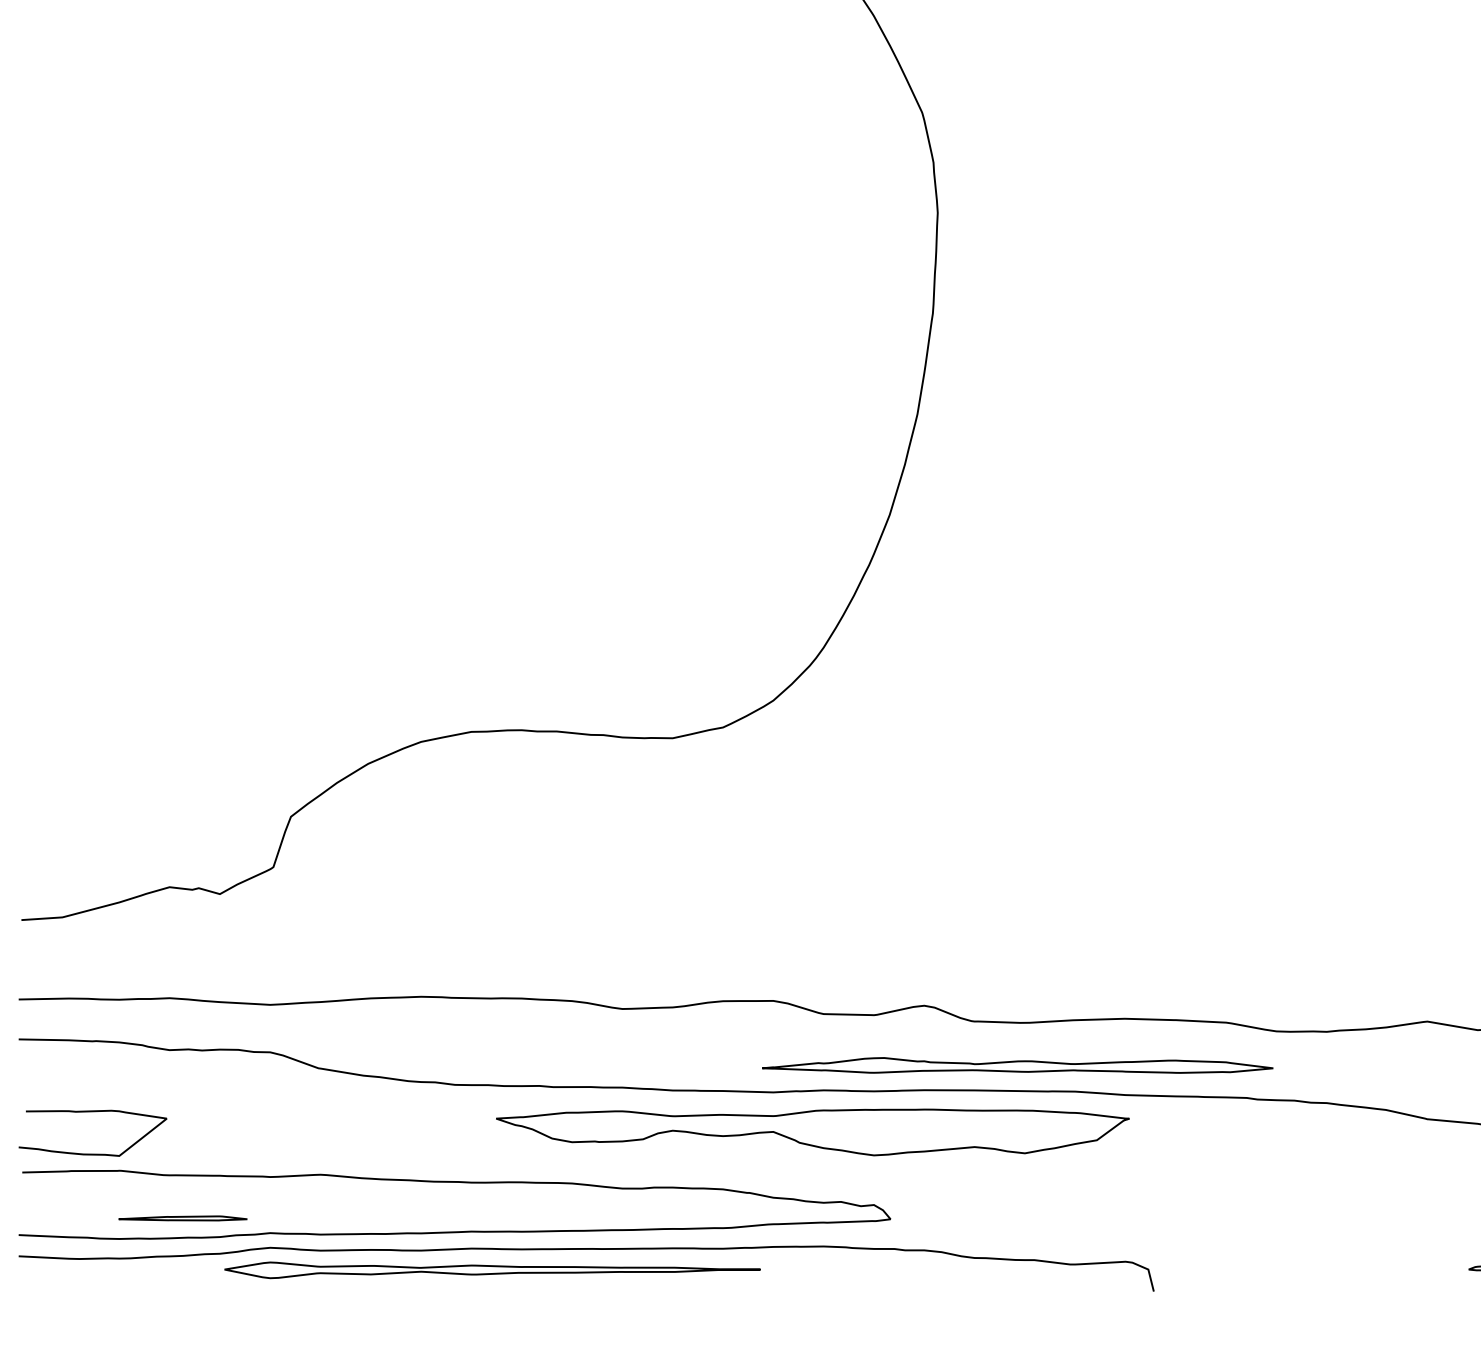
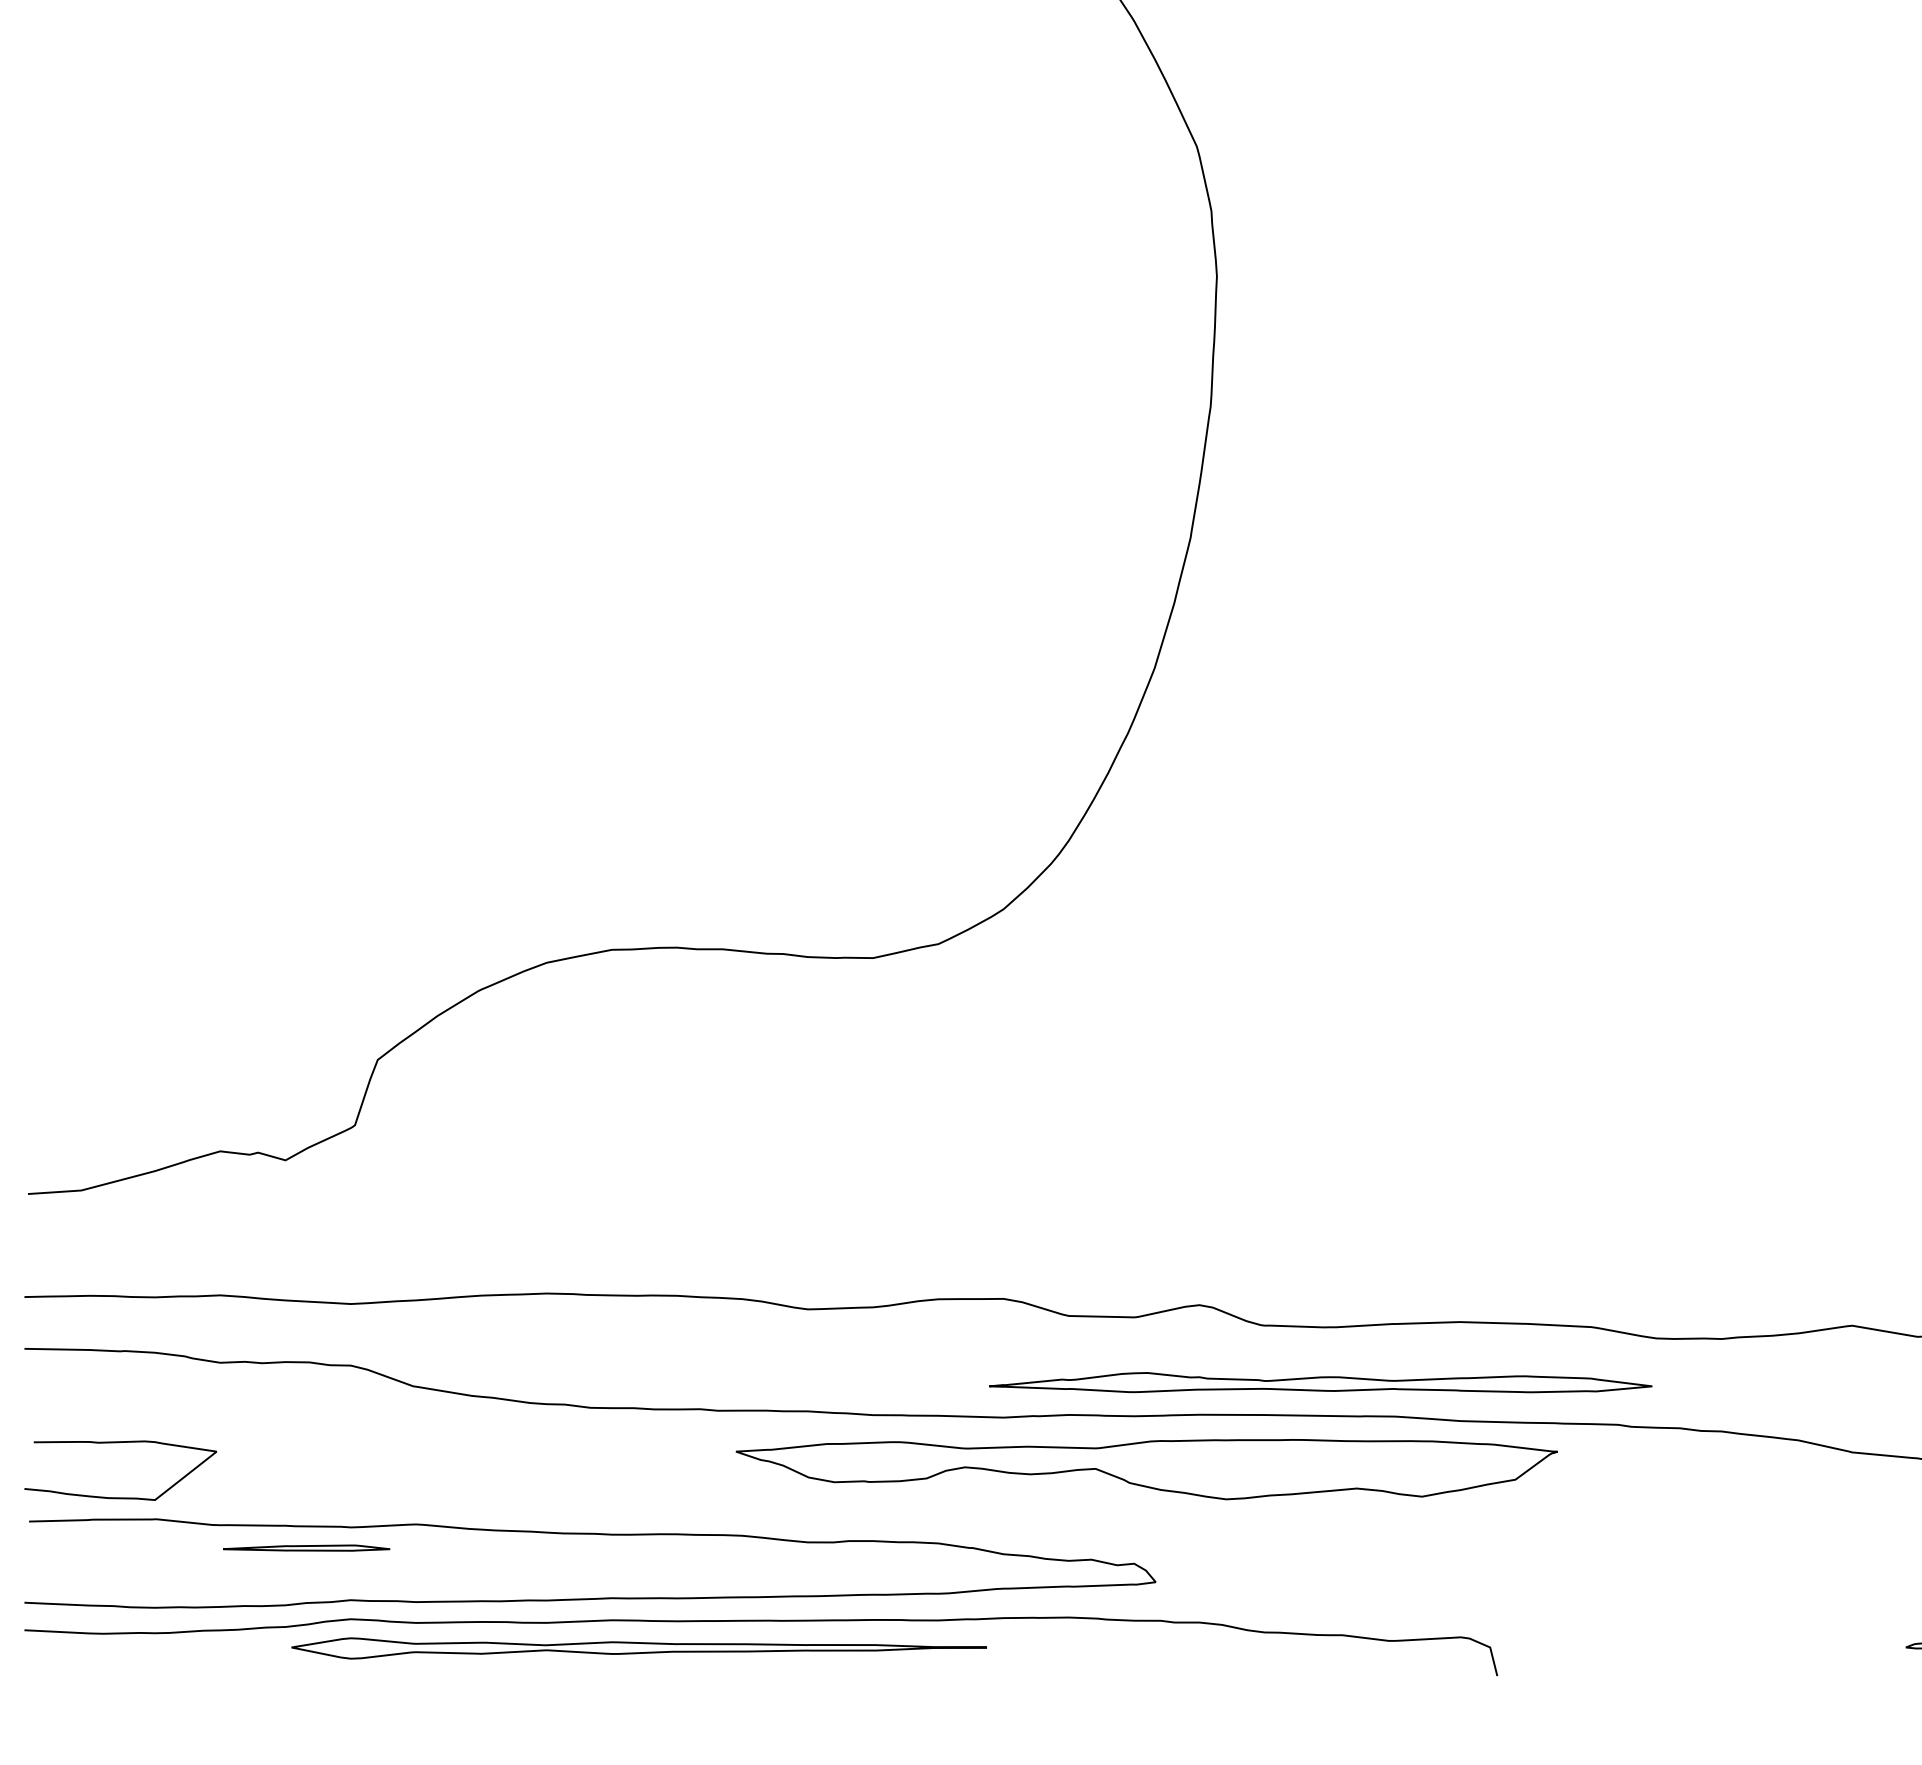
part: (812, 1132) -> (1146, 1469), moved
part: (182, 1217) -> (306, 1547), moved

